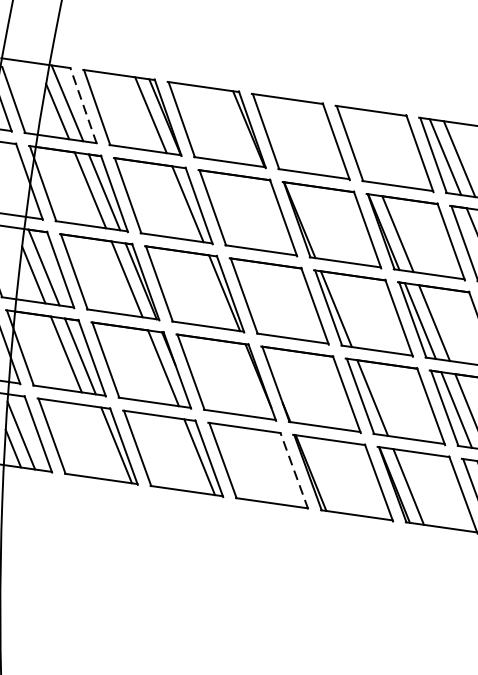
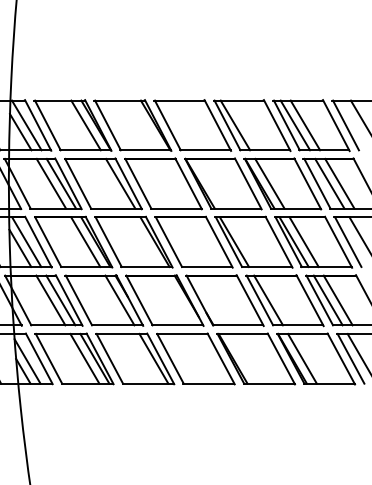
line: (83, 105) -> (38, 125), dashed -> solid
line: (361, 145) -> (235, 125), added
line: (102, 442) -> (84, 358), added
line: (294, 470) -> (221, 358), dashed -> solid

